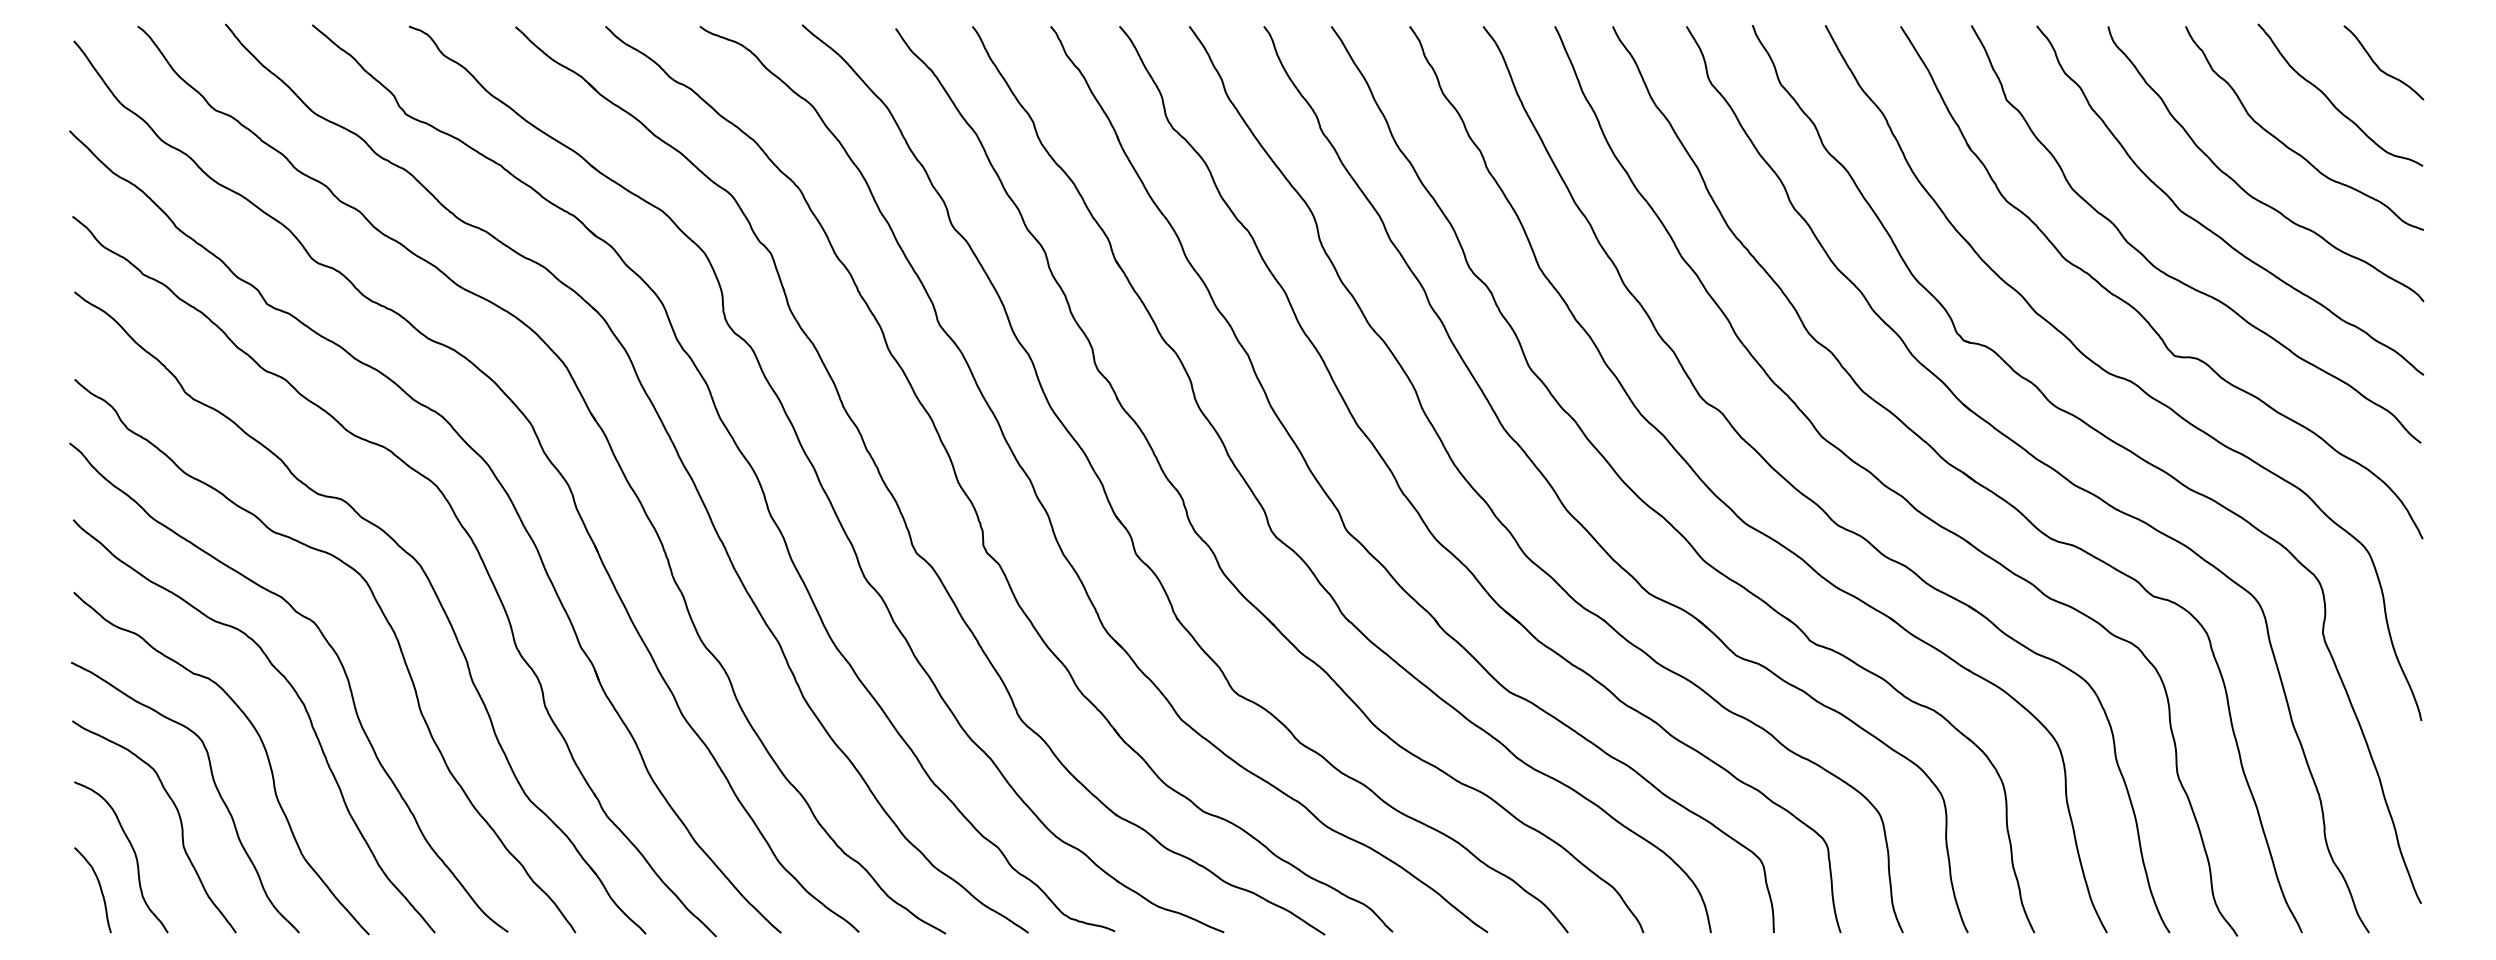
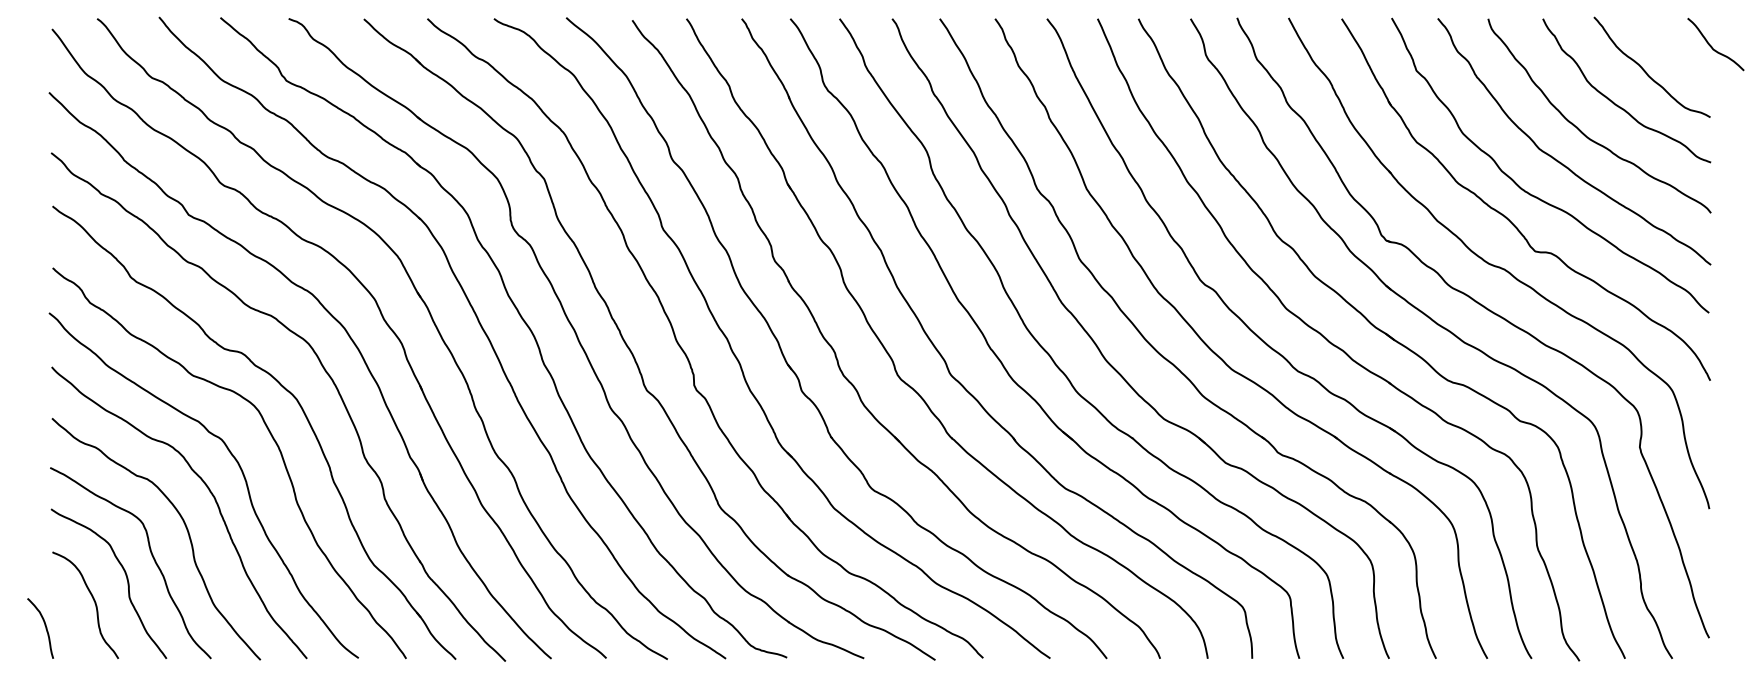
curve: (2379, 65) -> (1712, 46), moved
curve: (98, 885) -> (44, 625), moved

